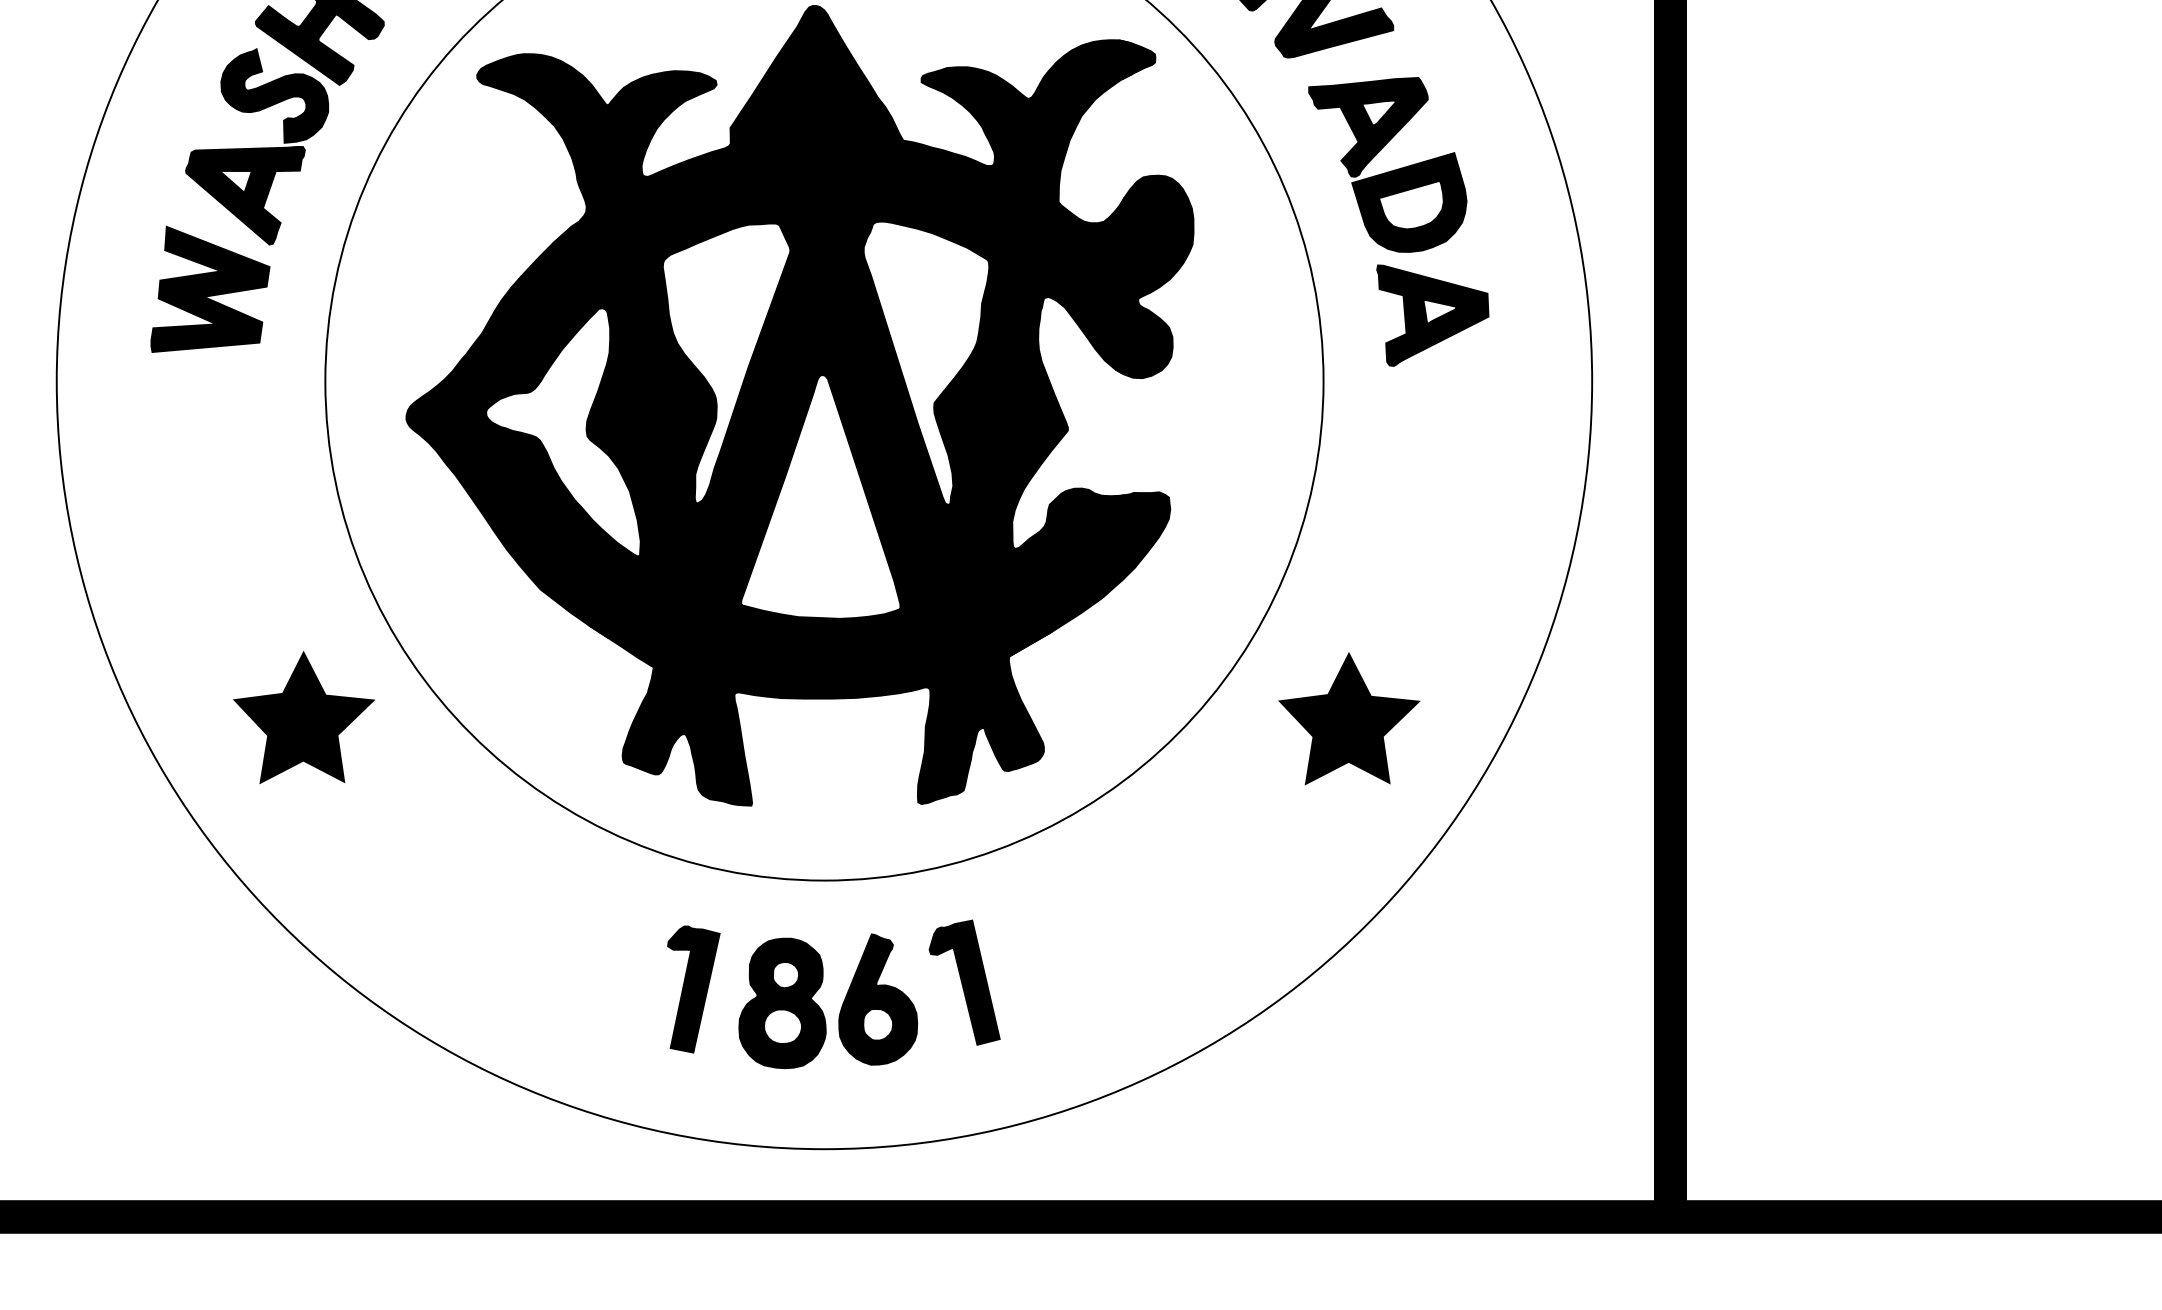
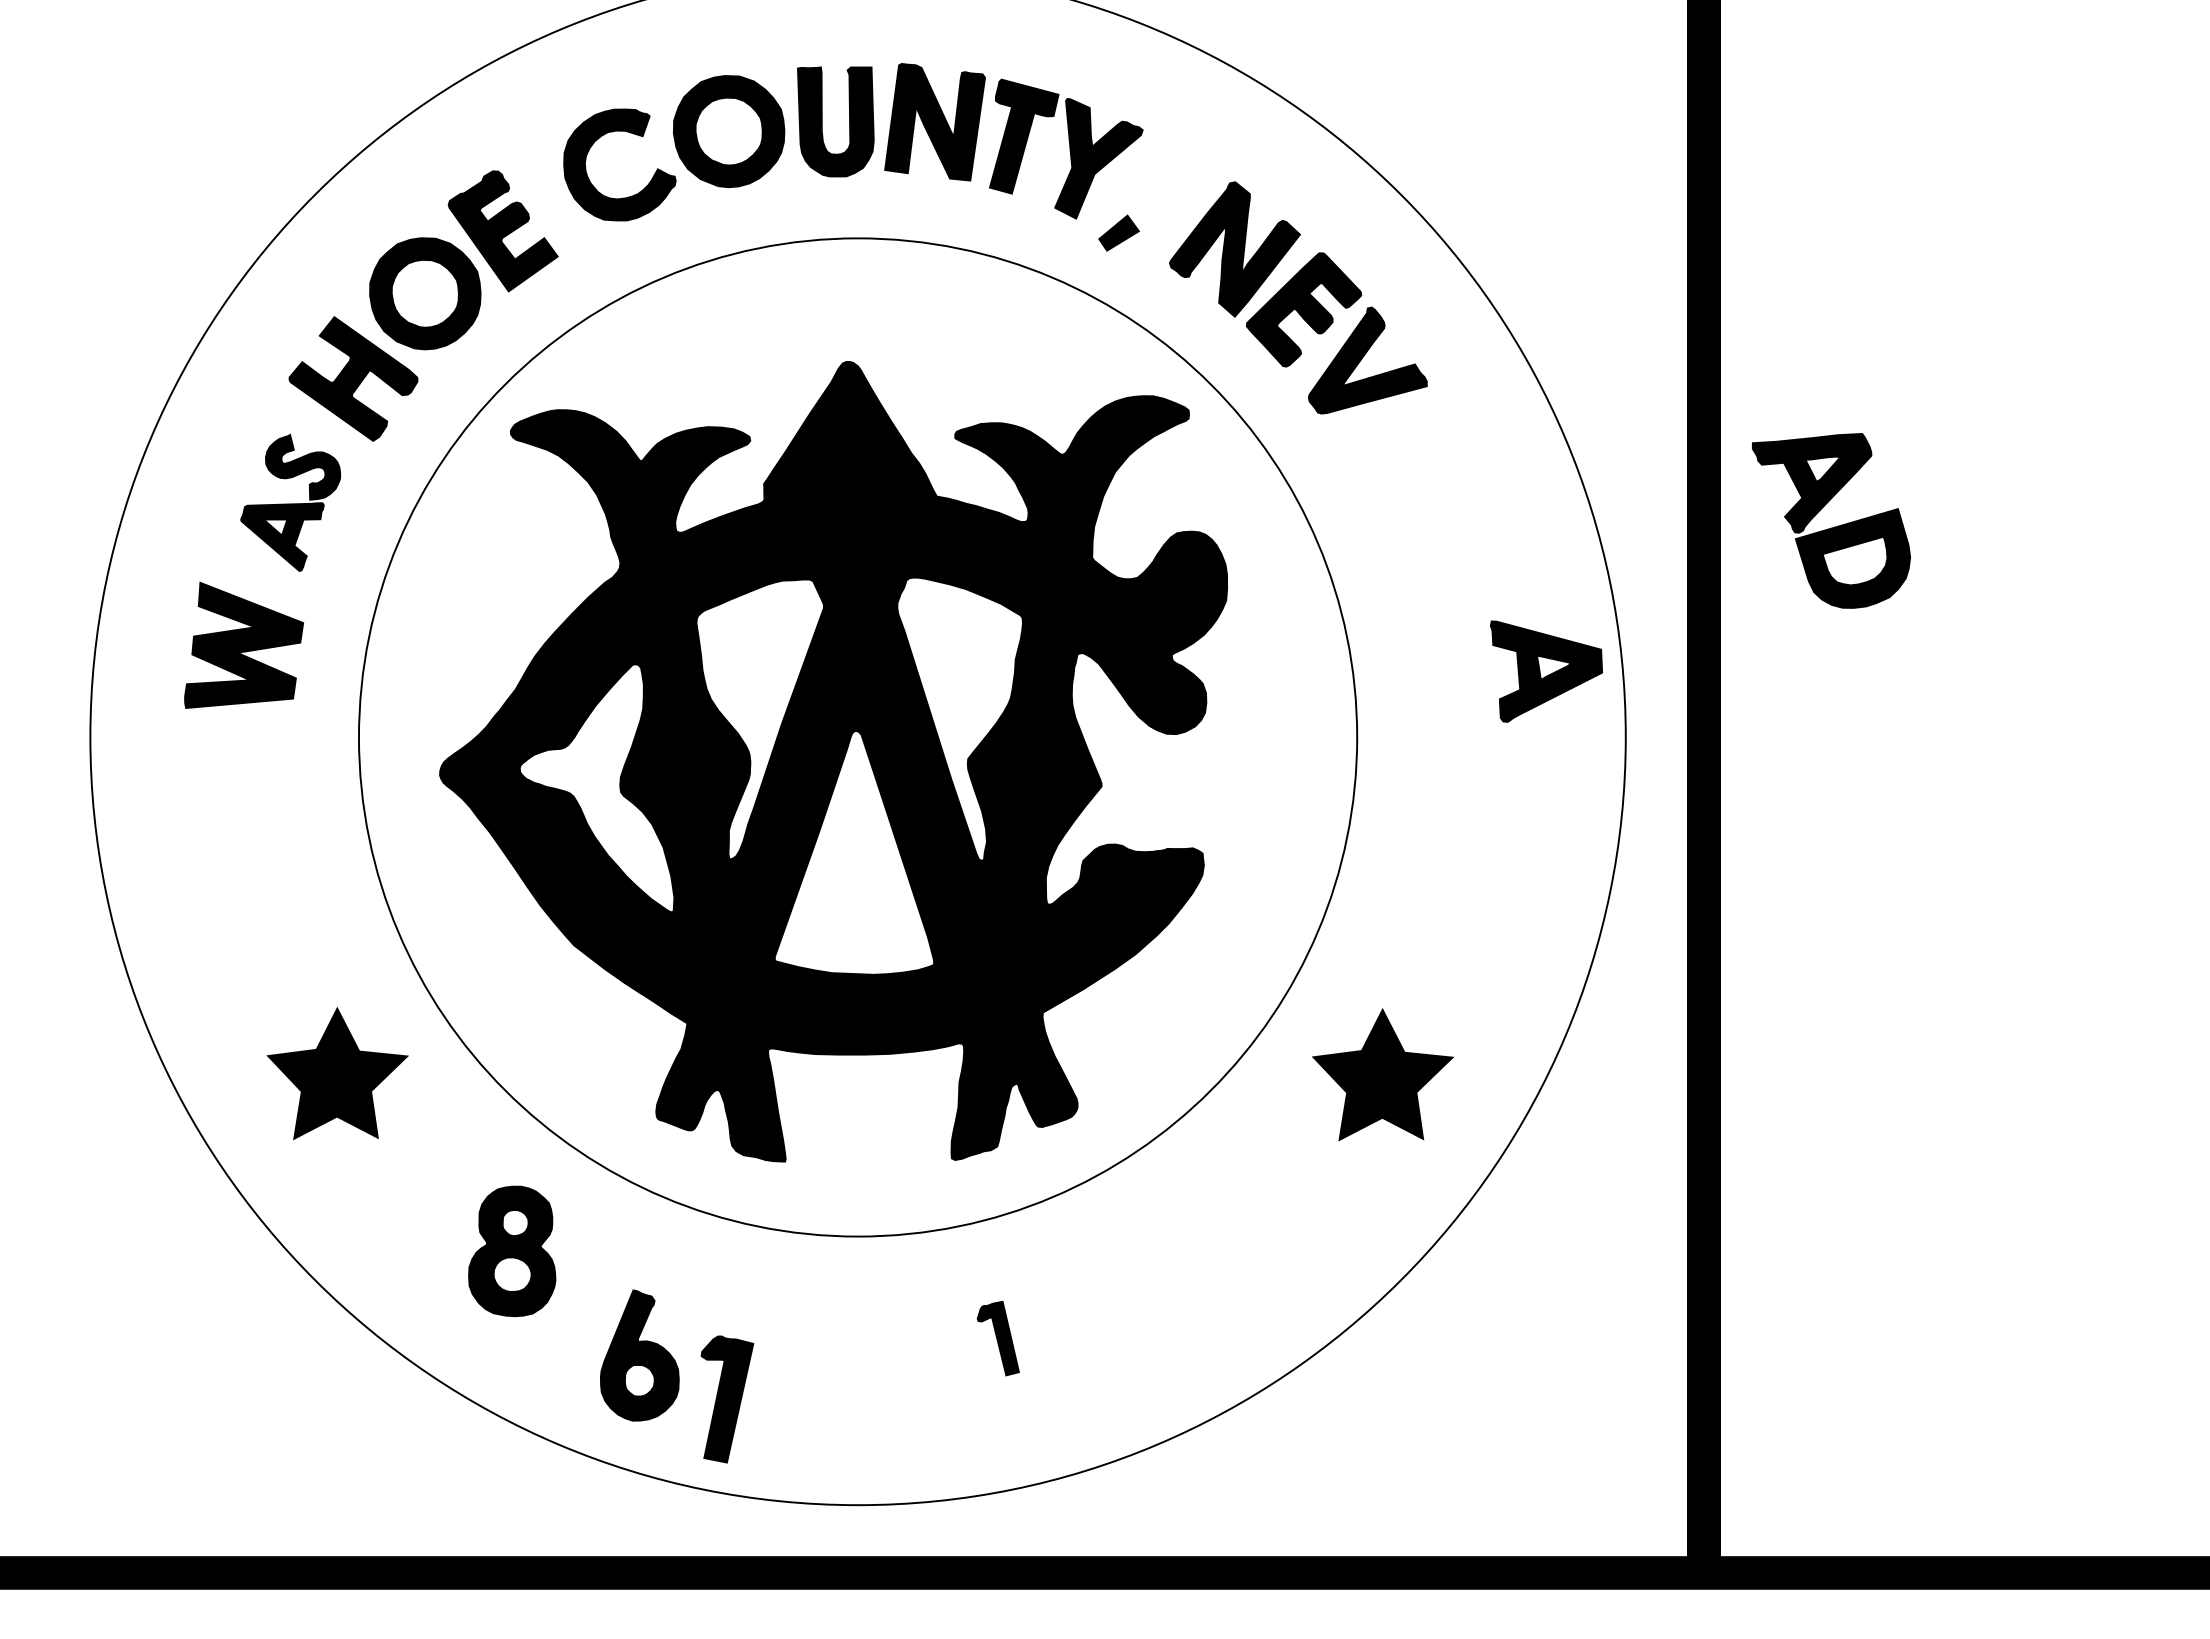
part: (256, 146) -> (290, 502), size x0.7
part: (1390, 170) -> (1834, 526), moved
part: (1432, 315) -> (1546, 671), moved
part: (964, 982) -> (998, 1338), size x0.6
part: (693, 989) -> (727, 1399), moved
part: (877, 999) -> (639, 1355), moved
part: (782, 1003) -> (512, 1251), moved

